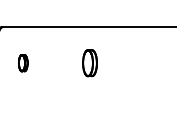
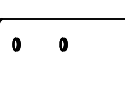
part: (89, 63) -> (63, 44), size x0.62

